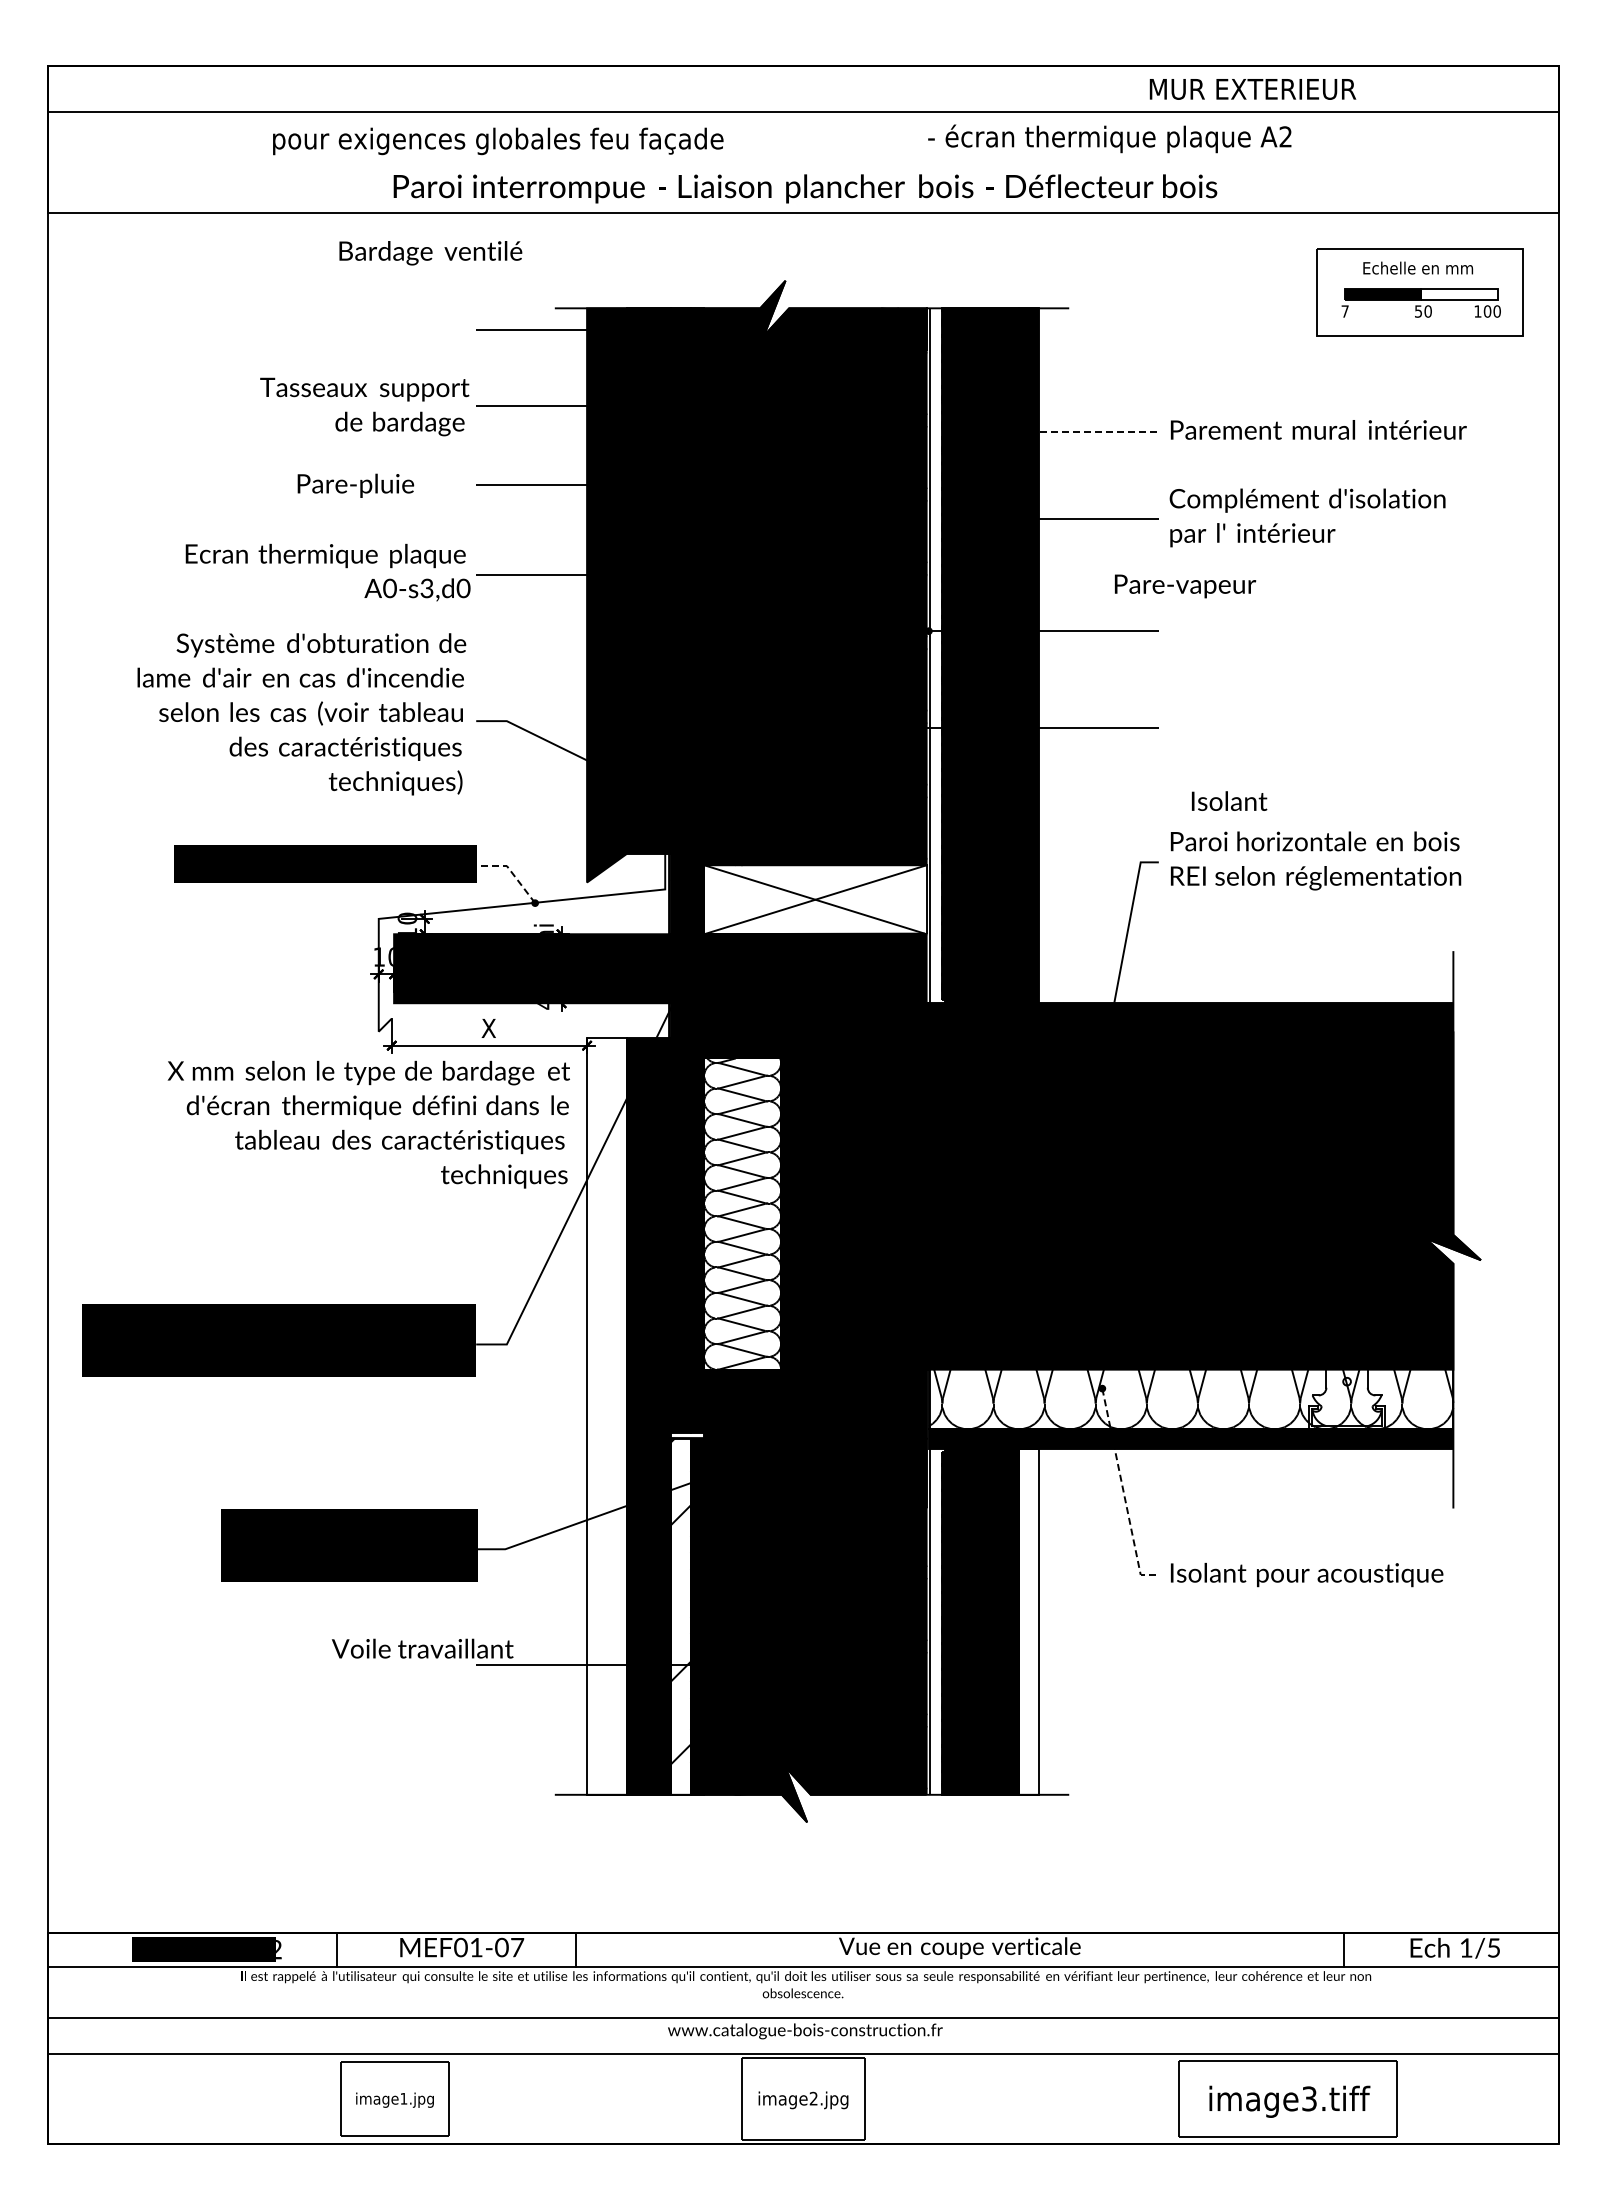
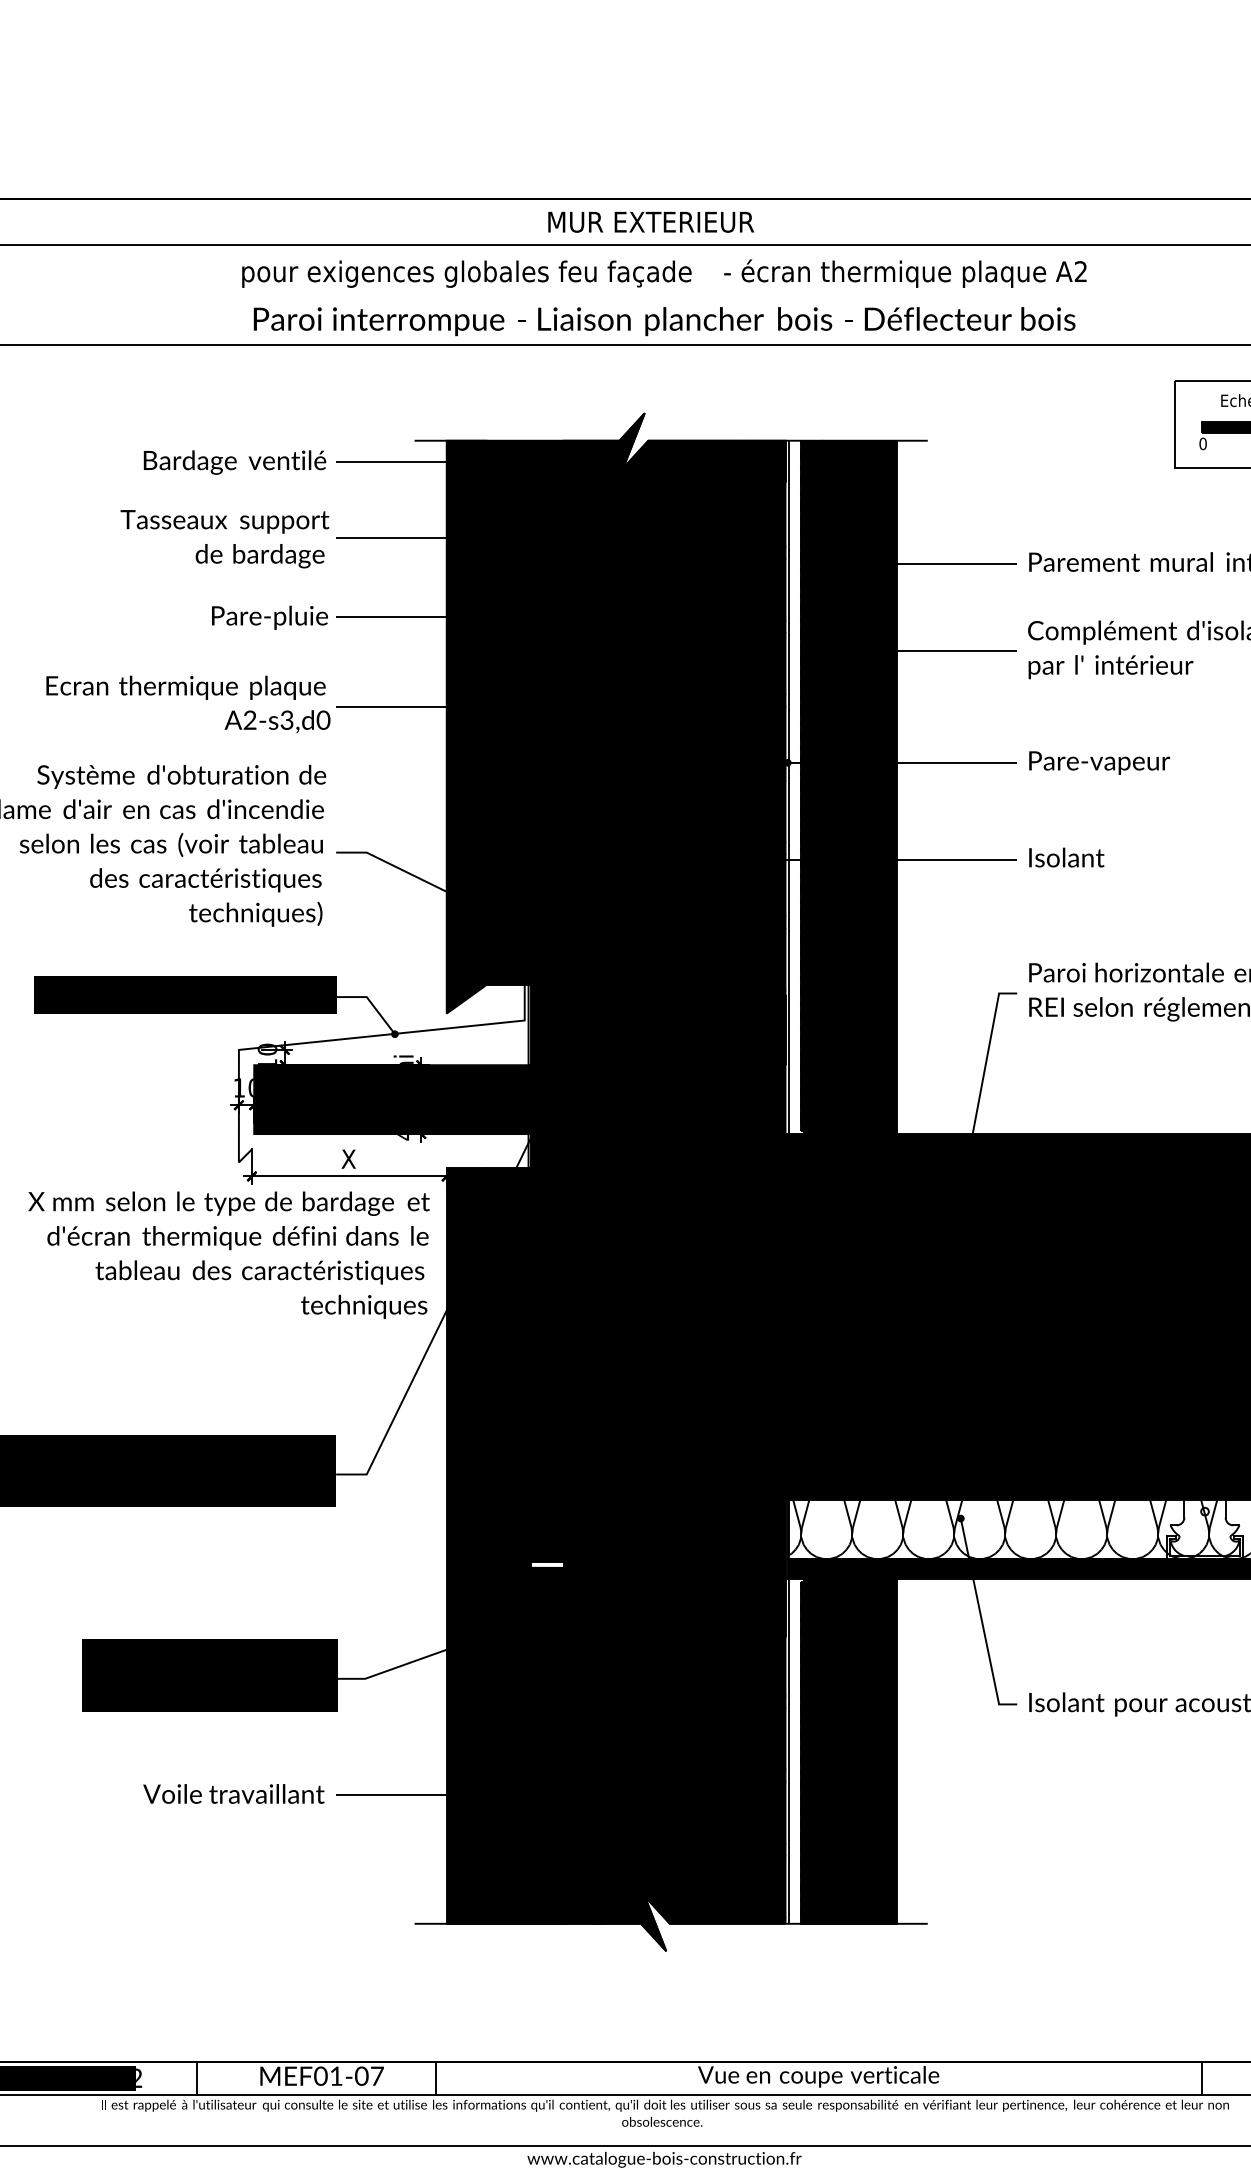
text: (1252, 89) -> (650, 222), moved
text: (1109, 138) -> (905, 273), moved
text: (498, 141) -> (467, 274), moved
text: (430, 253) -> (234, 462), moved
text: (1344, 311) -> (1202, 443), 7 -> 0
line: (1094, 431) -> (953, 563), dashed -> solid
text: (355, 485) -> (269, 617), moved
text: (1185, 586) -> (1099, 763), moved
text: (389, 588) -> (249, 720), A0-s3,d0 -> A2-s3,d0
text: (1229, 800) -> (1066, 856), moved
line: (511, 871) -> (371, 1002), dashed -> solid
fill: (815, 899) -> (674, 1030), added
fill: (742, 1213) -> (601, 1343), added
fill: (606, 1415) -> (466, 1545), added
line: (1123, 1492) -> (981, 1622), dashed -> solid
fill: (680, 1616) -> (539, 1745), added
fill: (1028, 1621) -> (887, 1750), added
text: (422, 1648) -> (233, 1793), moved

